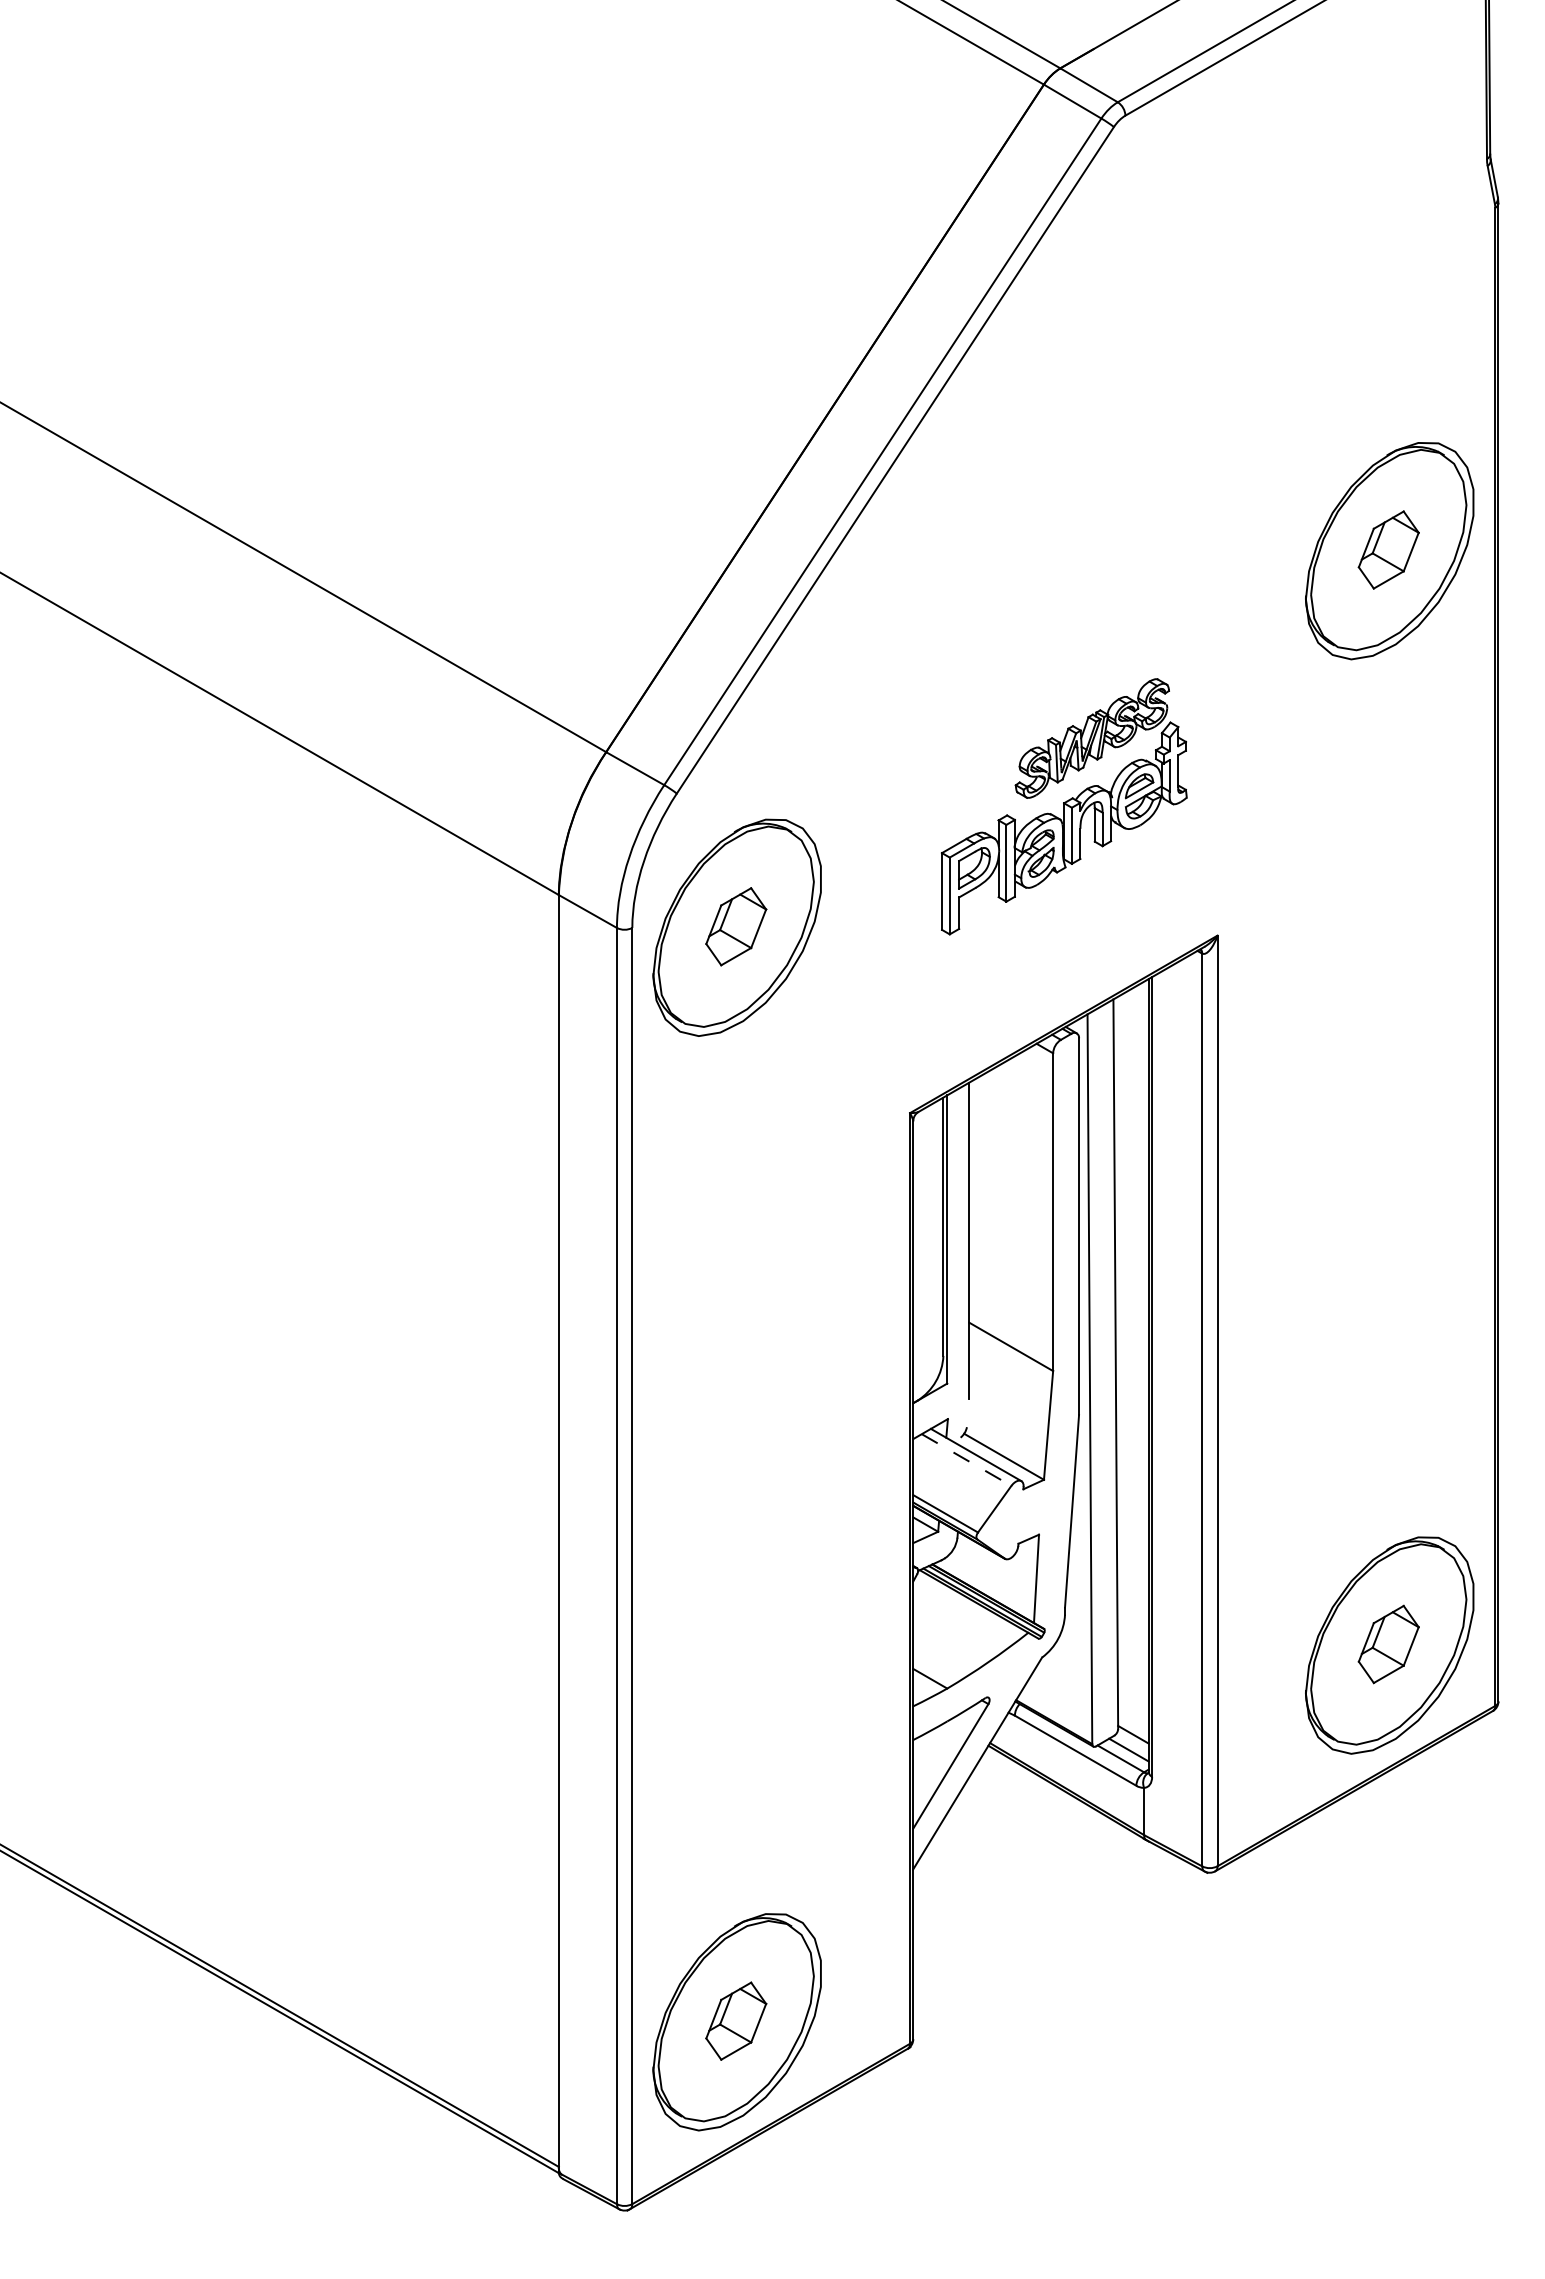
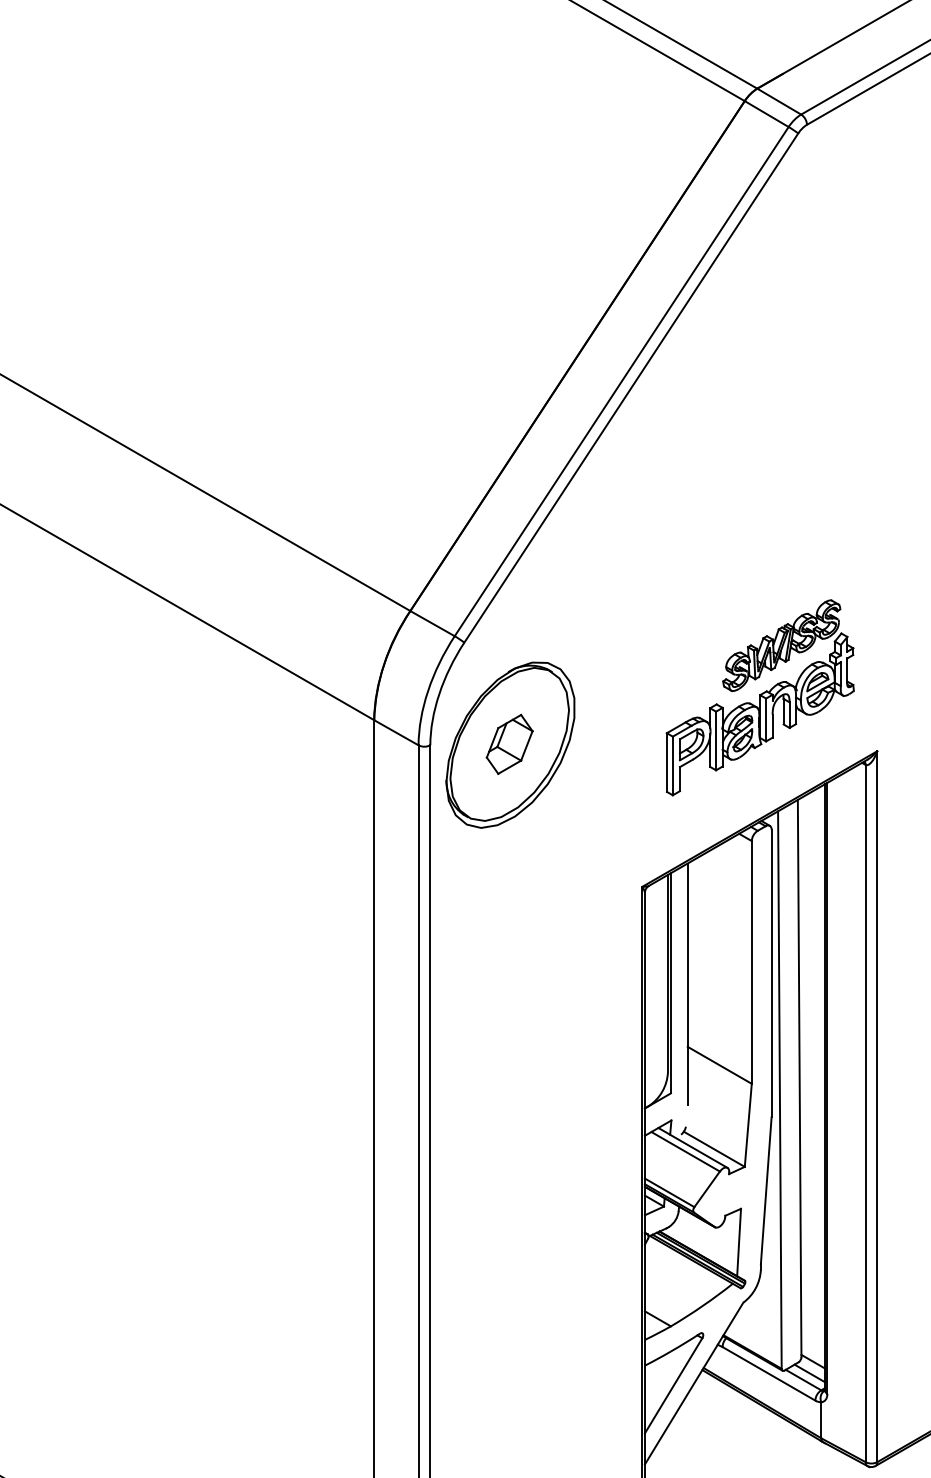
part: (1064, 806) -> (760, 697), moved
line: (966, 1460) -> (685, 1152), dashed -> solid

